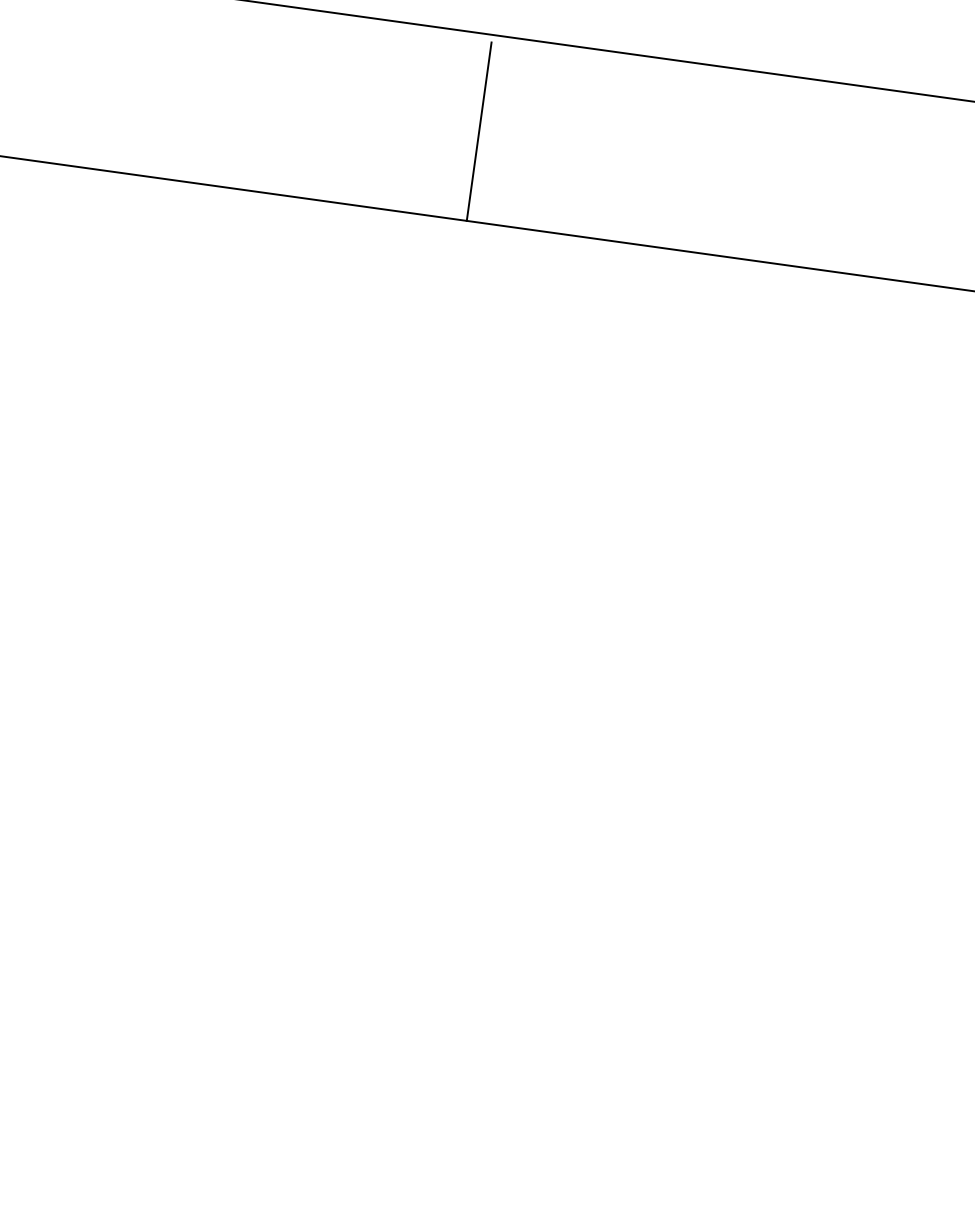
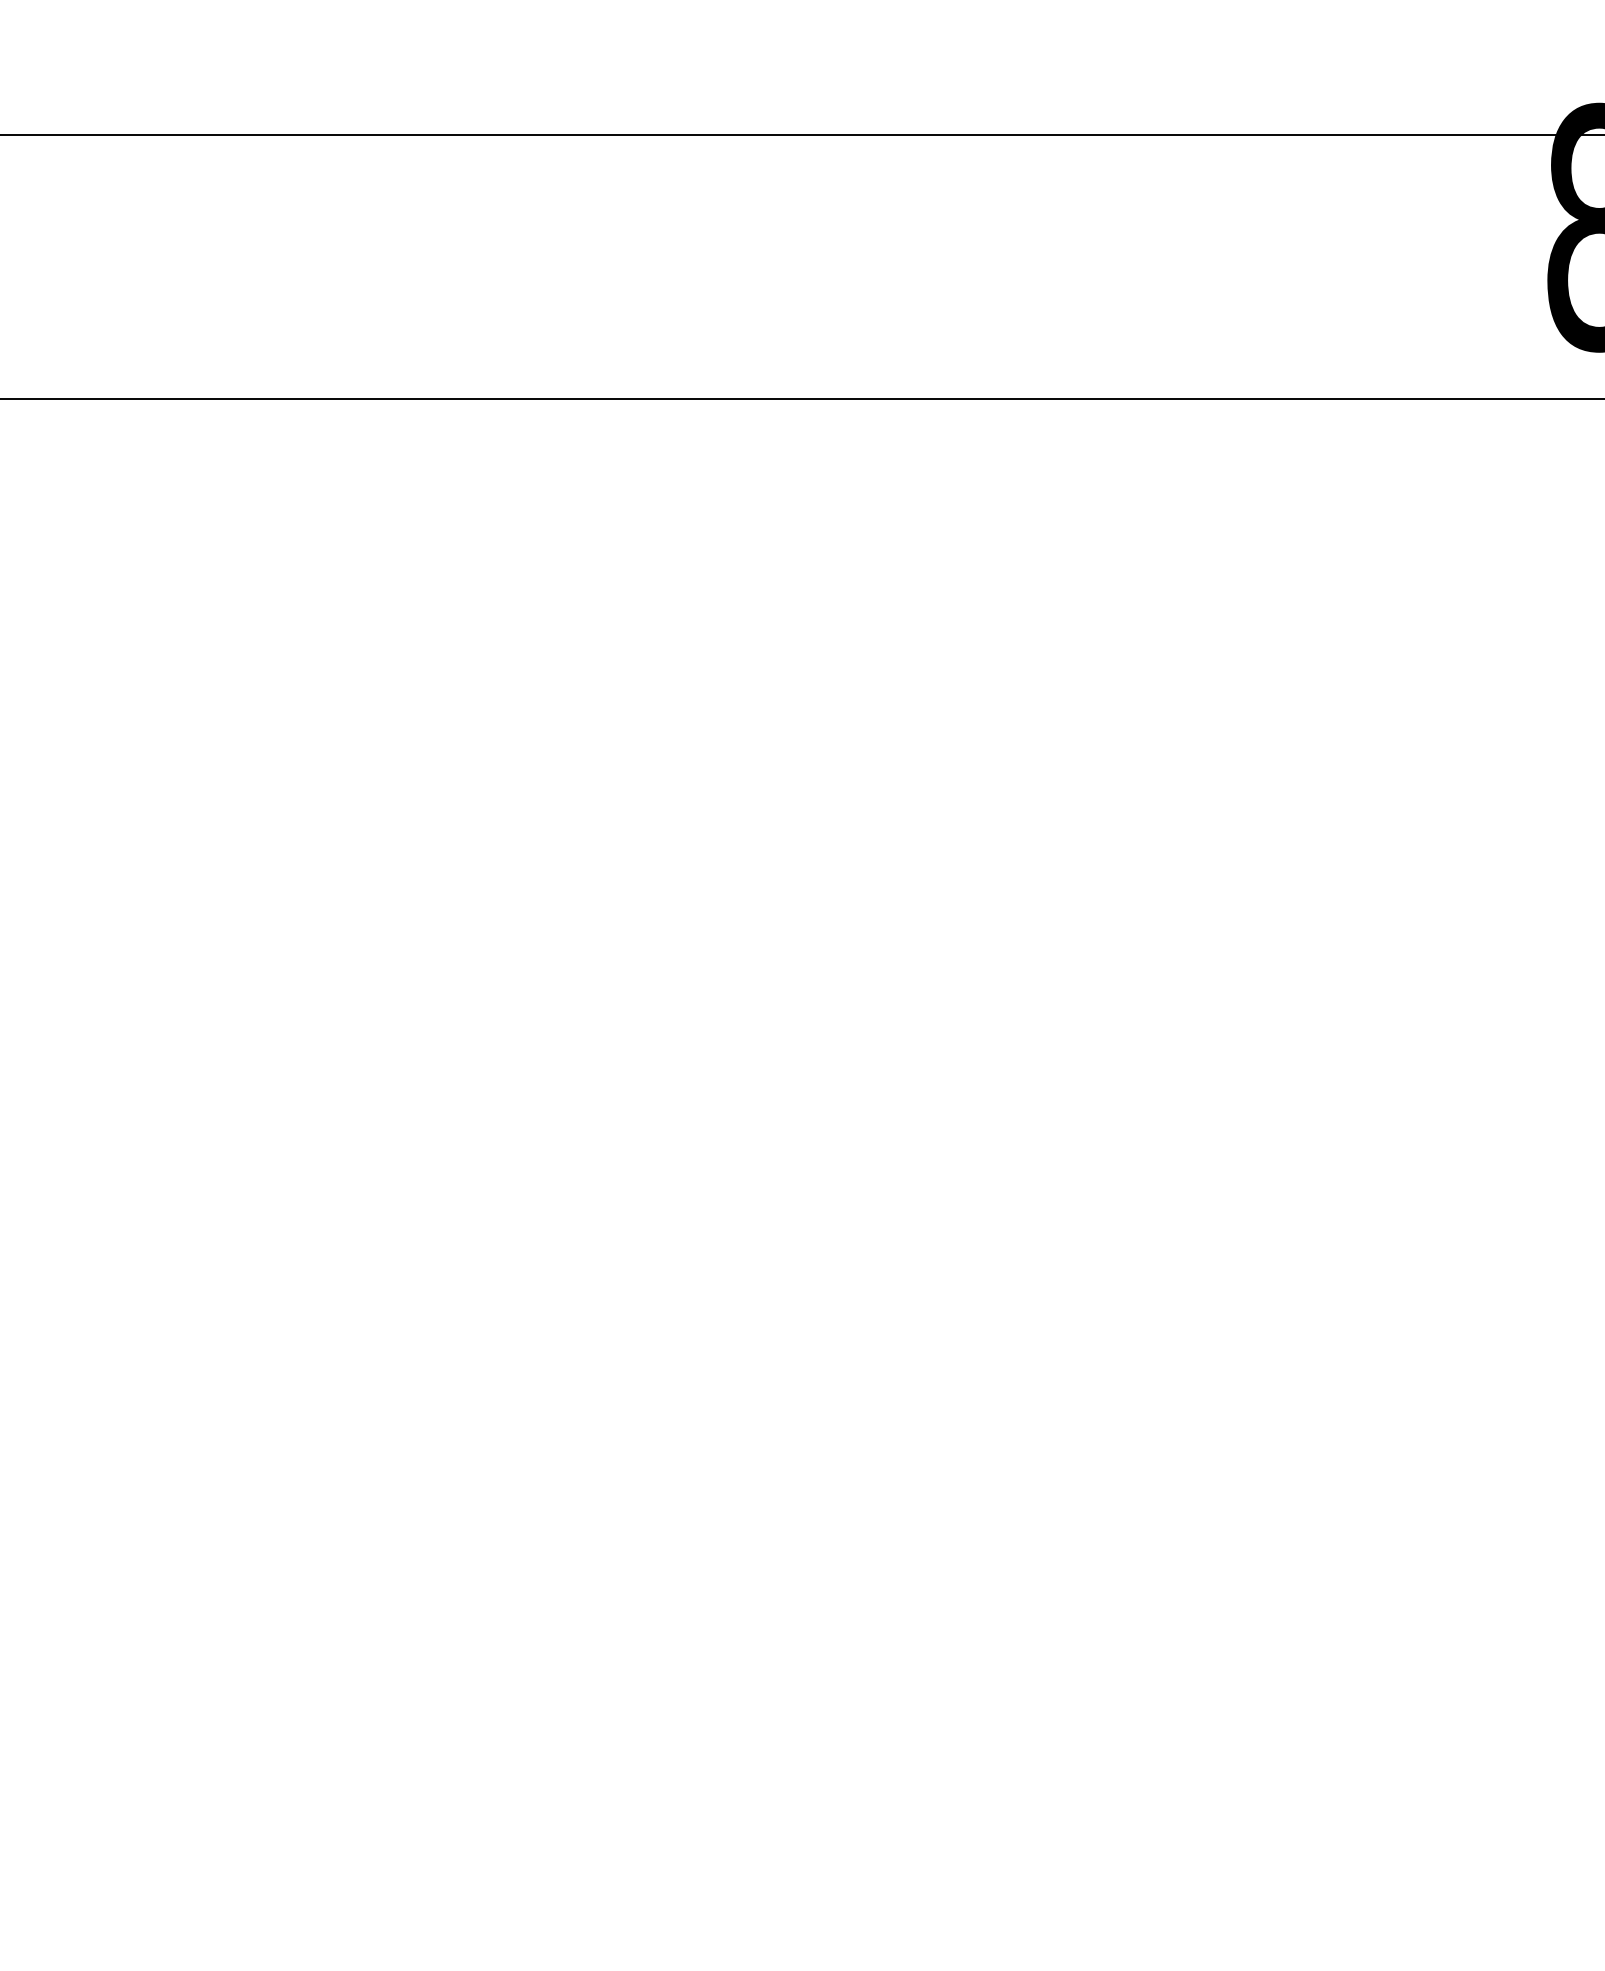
line: (479, 131) -> (484, 272), removed

